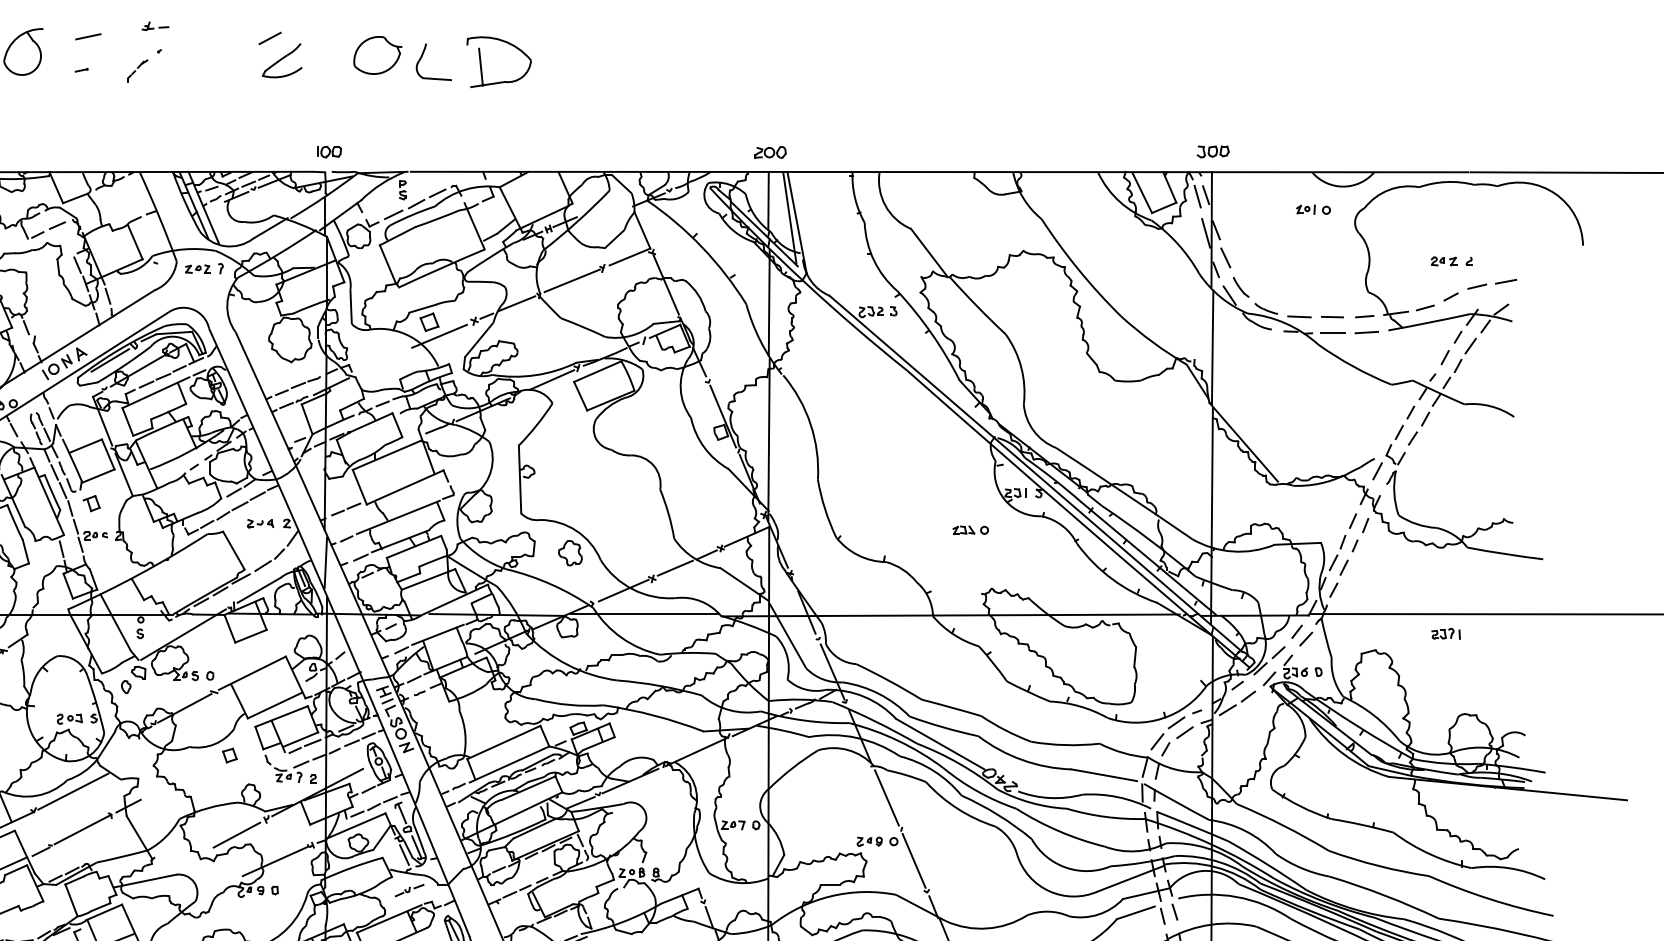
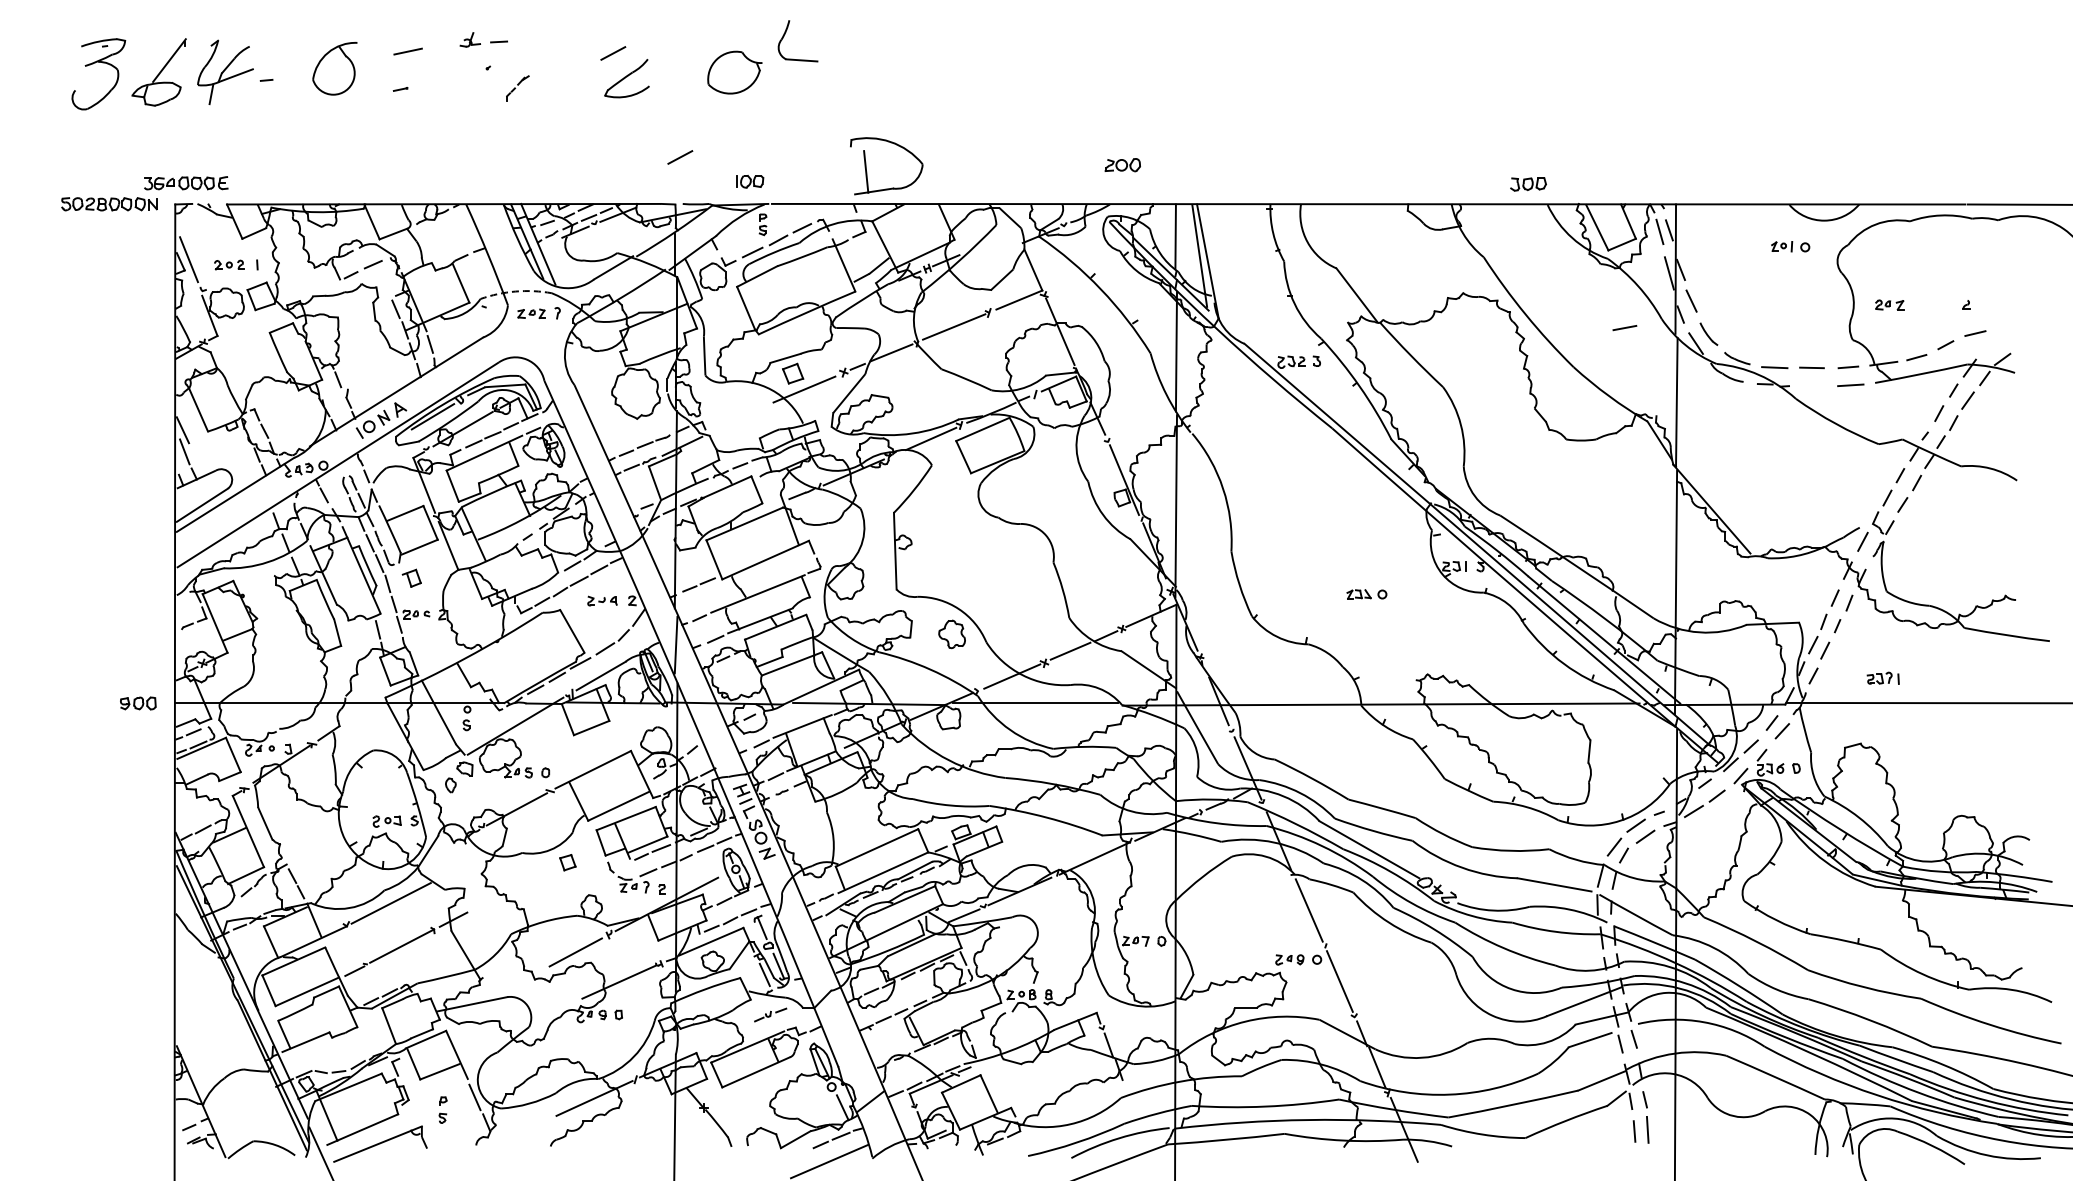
part: (155, 26) -> (483, 39), size x1.6
part: (422, 56) -> (785, 34), moved
part: (482, 66) -> (867, 171), moved
part: (137, 71) -> (517, 88), moved
line: (329, 130) -> (680, 157), added
part: (329, 151) -> (750, 181), moved
part: (1213, 151) -> (1528, 184), moved
part: (770, 152) -> (1122, 165), moved
arc: (183, 249) -> (515, 291), solid -> dashed
part: (1443, 260) -> (1889, 304), moved
line: (1505, 282) -> (1624, 328), moved
line: (1332, 332) -> (1812, 385), removed
part: (970, 530) -> (1366, 594), moved
part: (1445, 633) -> (1882, 677), moved

